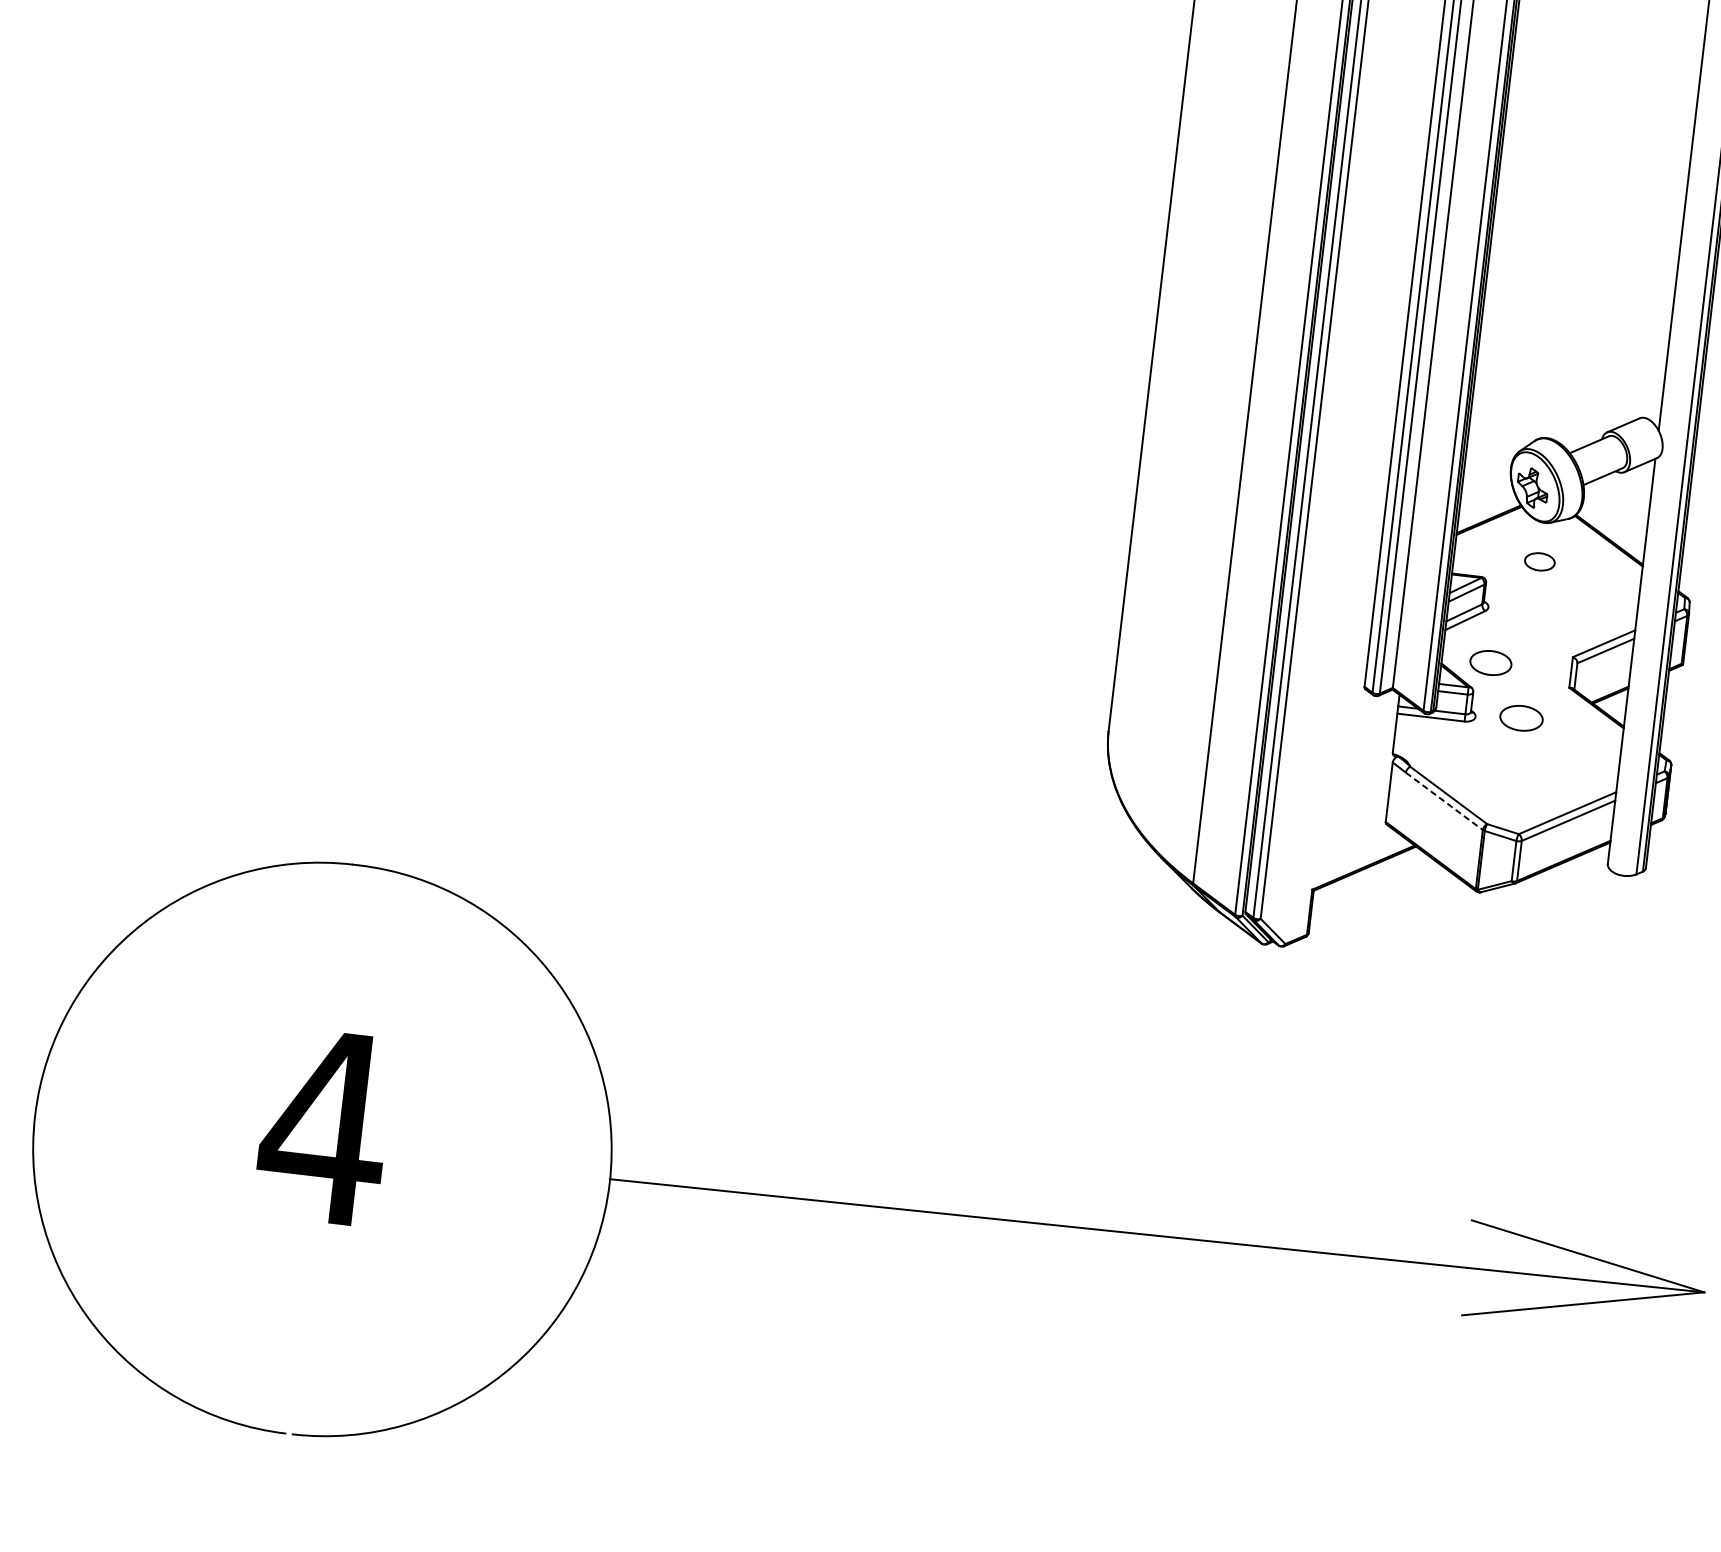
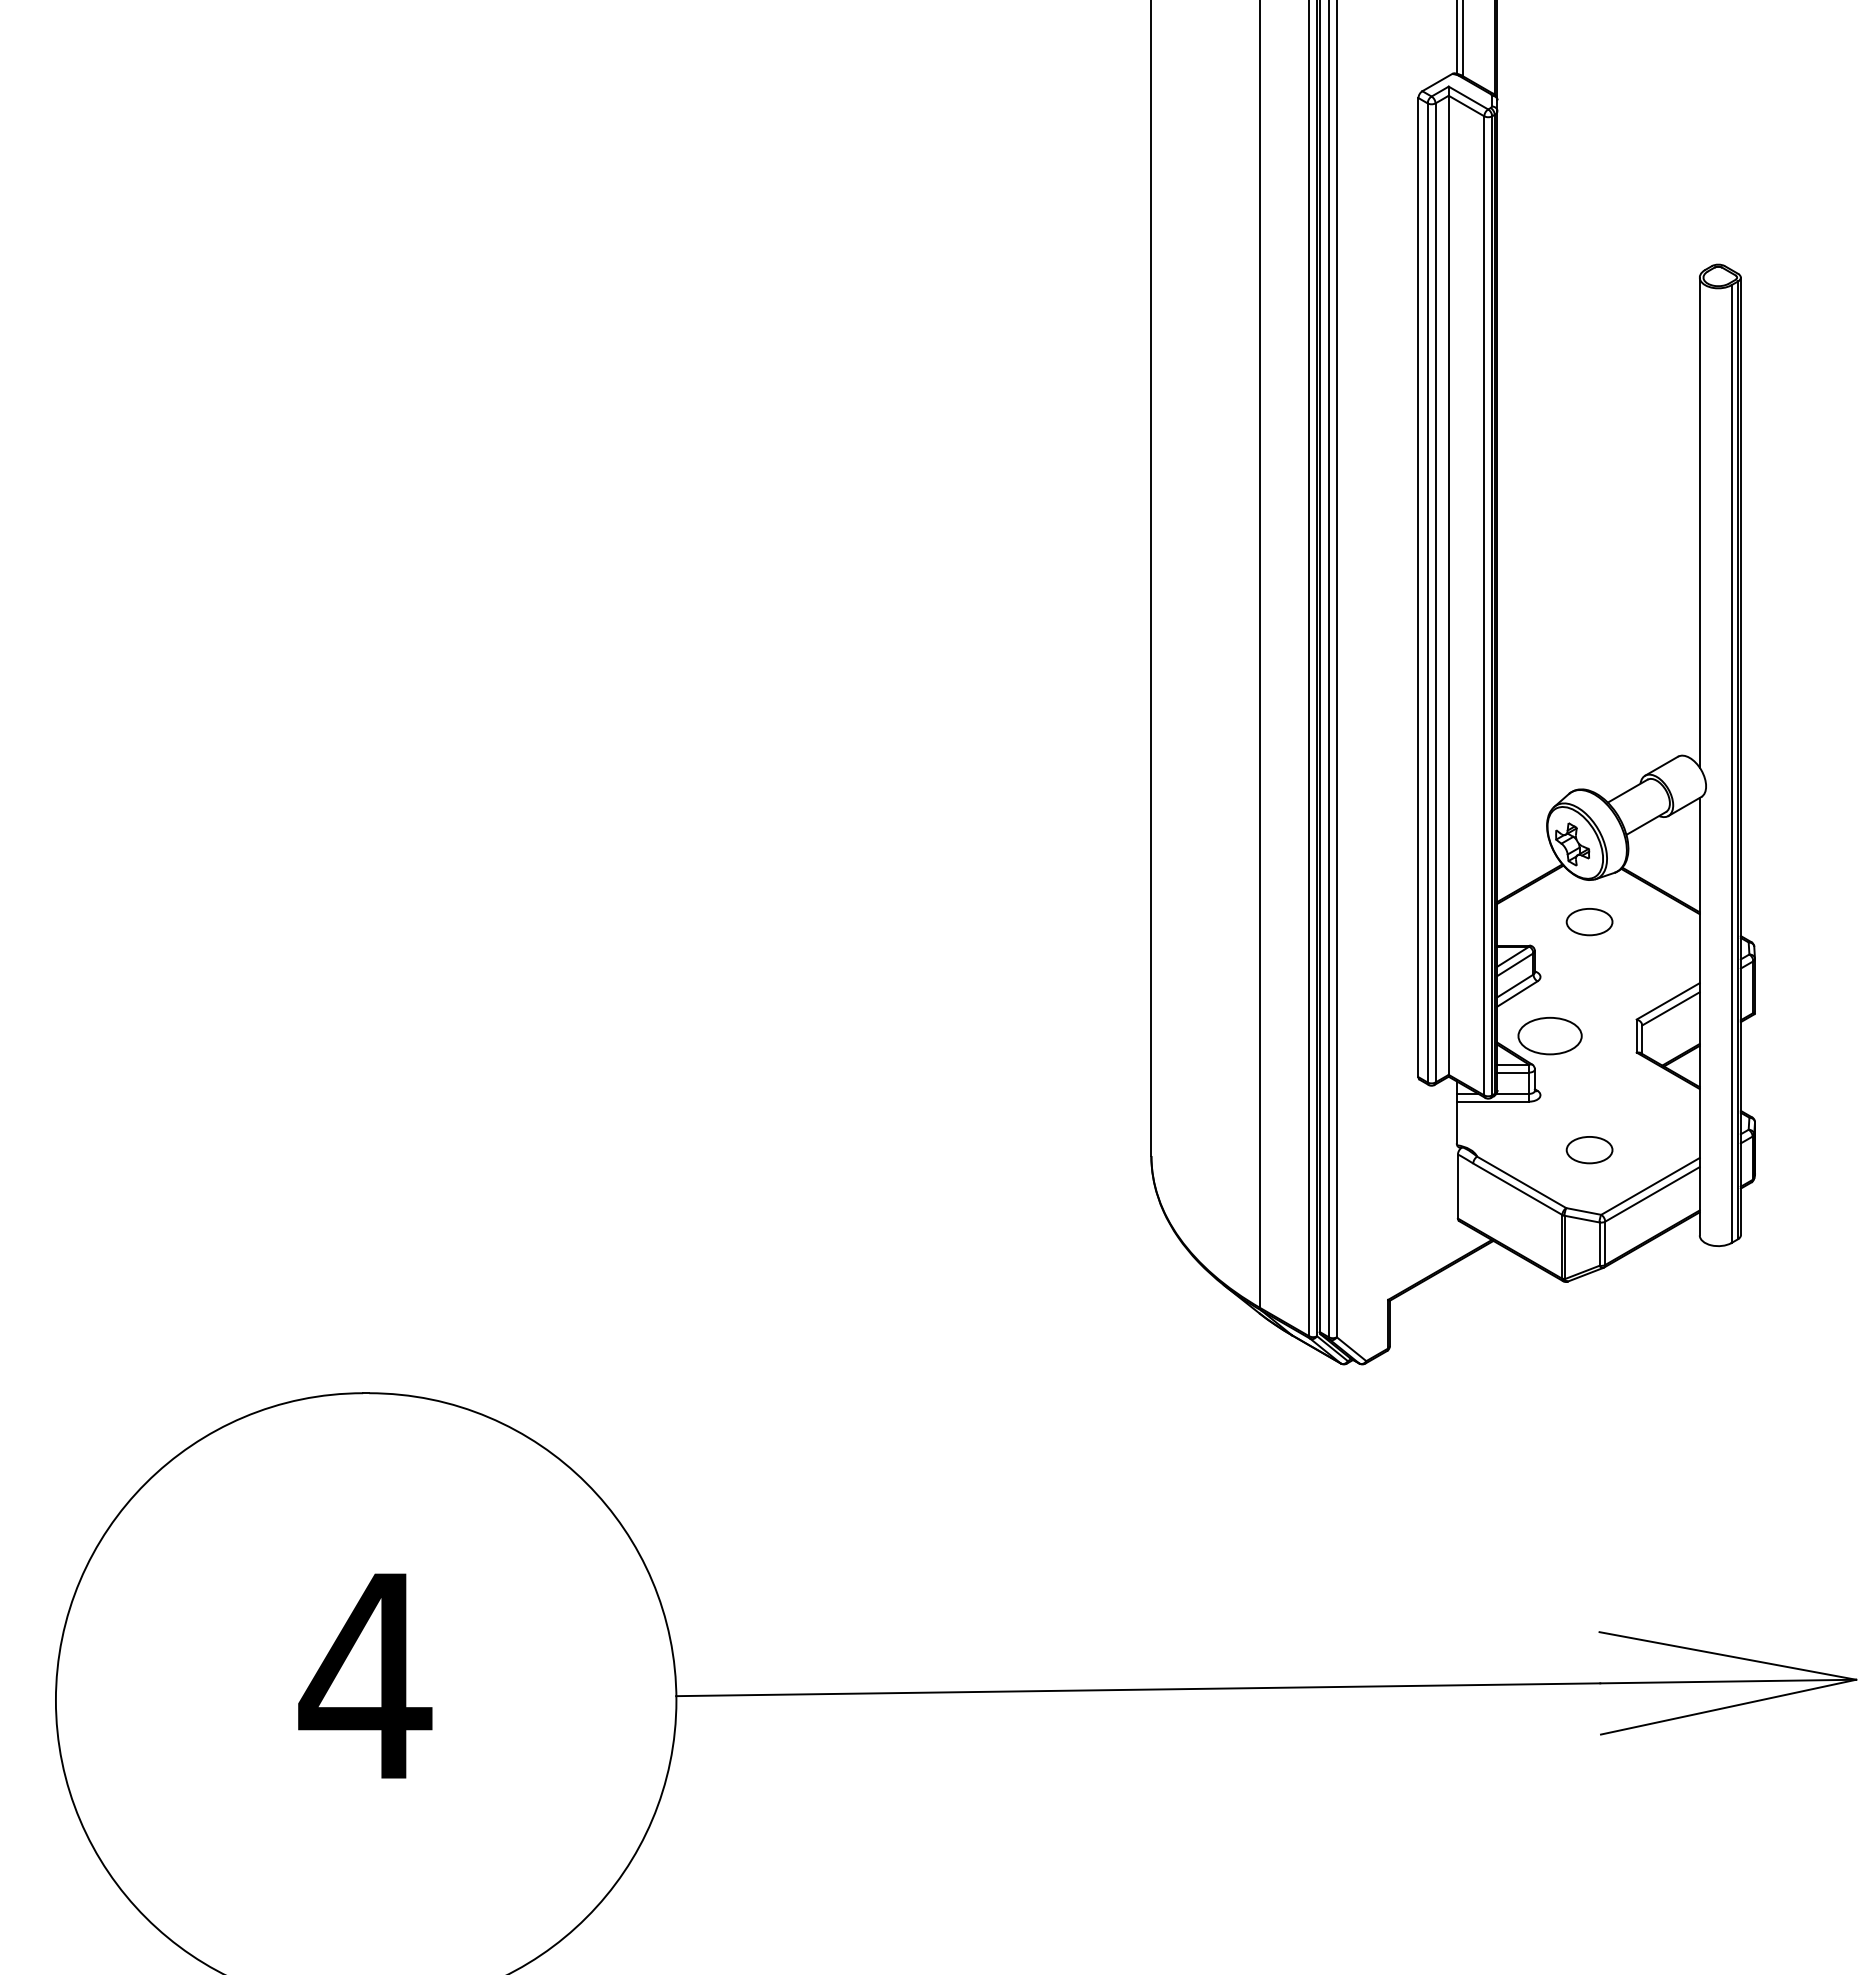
part: (1539, 562) -> (1589, 922), size x1.43
part: (1490, 662) -> (1549, 1035), size x1.43
part: (1521, 718) -> (1589, 1150), moved
line: (1444, 801) -> (1518, 1189), dashed -> solid

